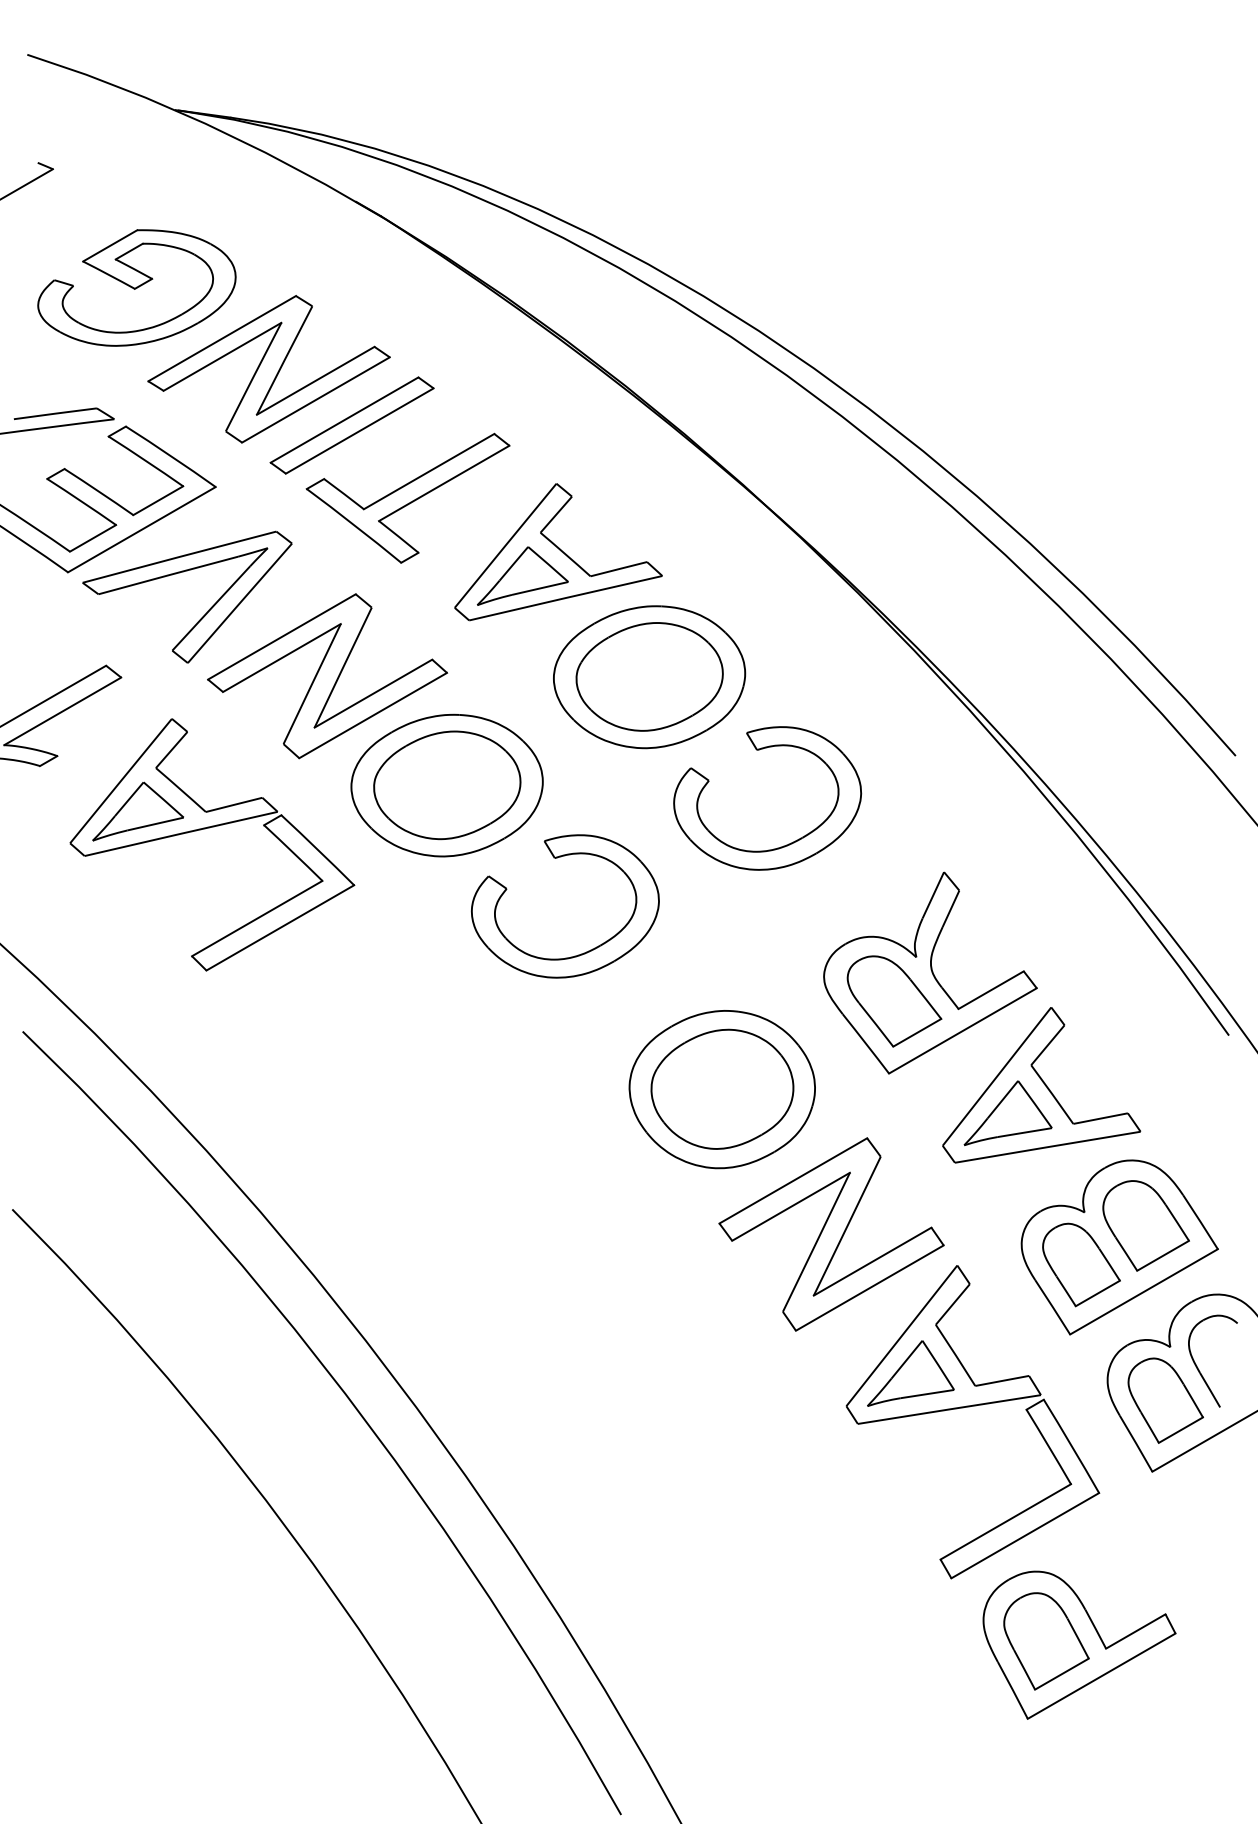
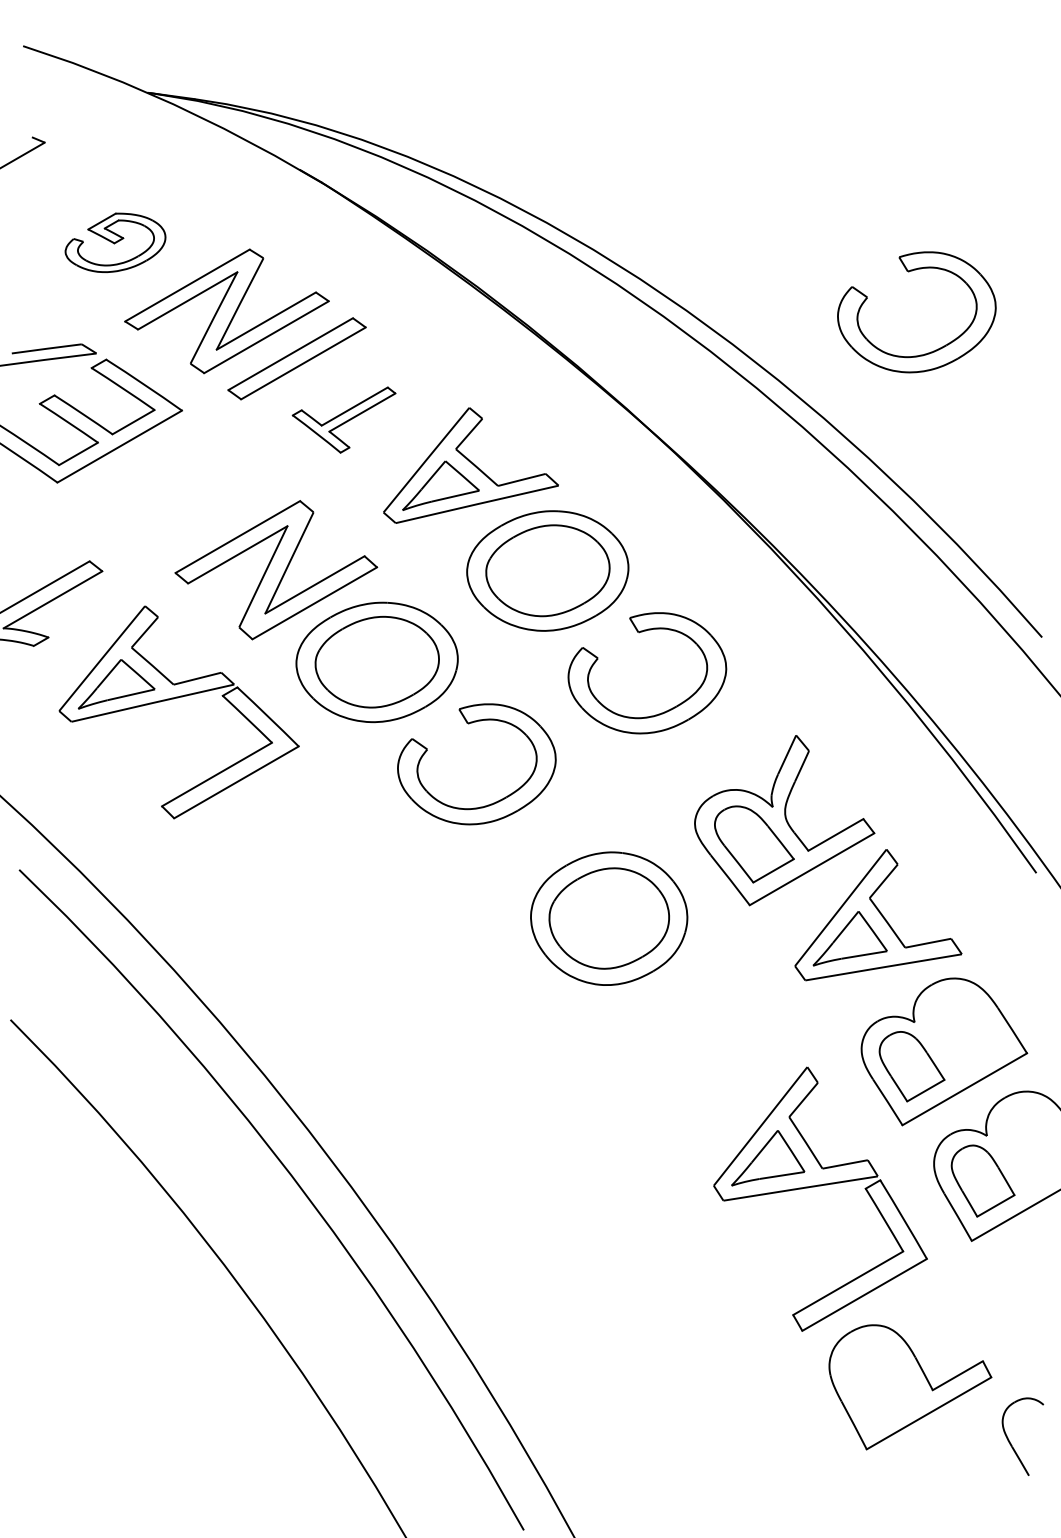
part: (136, 287) -> (115, 242), size x0.6
part: (1078, 323) -> (909, 272), added
part: (407, 497) -> (343, 419), size x0.6
part: (204, 613) -> (172, 517), removed
part: (1146, 1225) -> (966, 1033), removed
part: (830, 1233) -> (700, 1040), removed
part: (1198, 1366) -> (1010, 1441), moved
part: (1046, 1640) -> (882, 1383), removed

